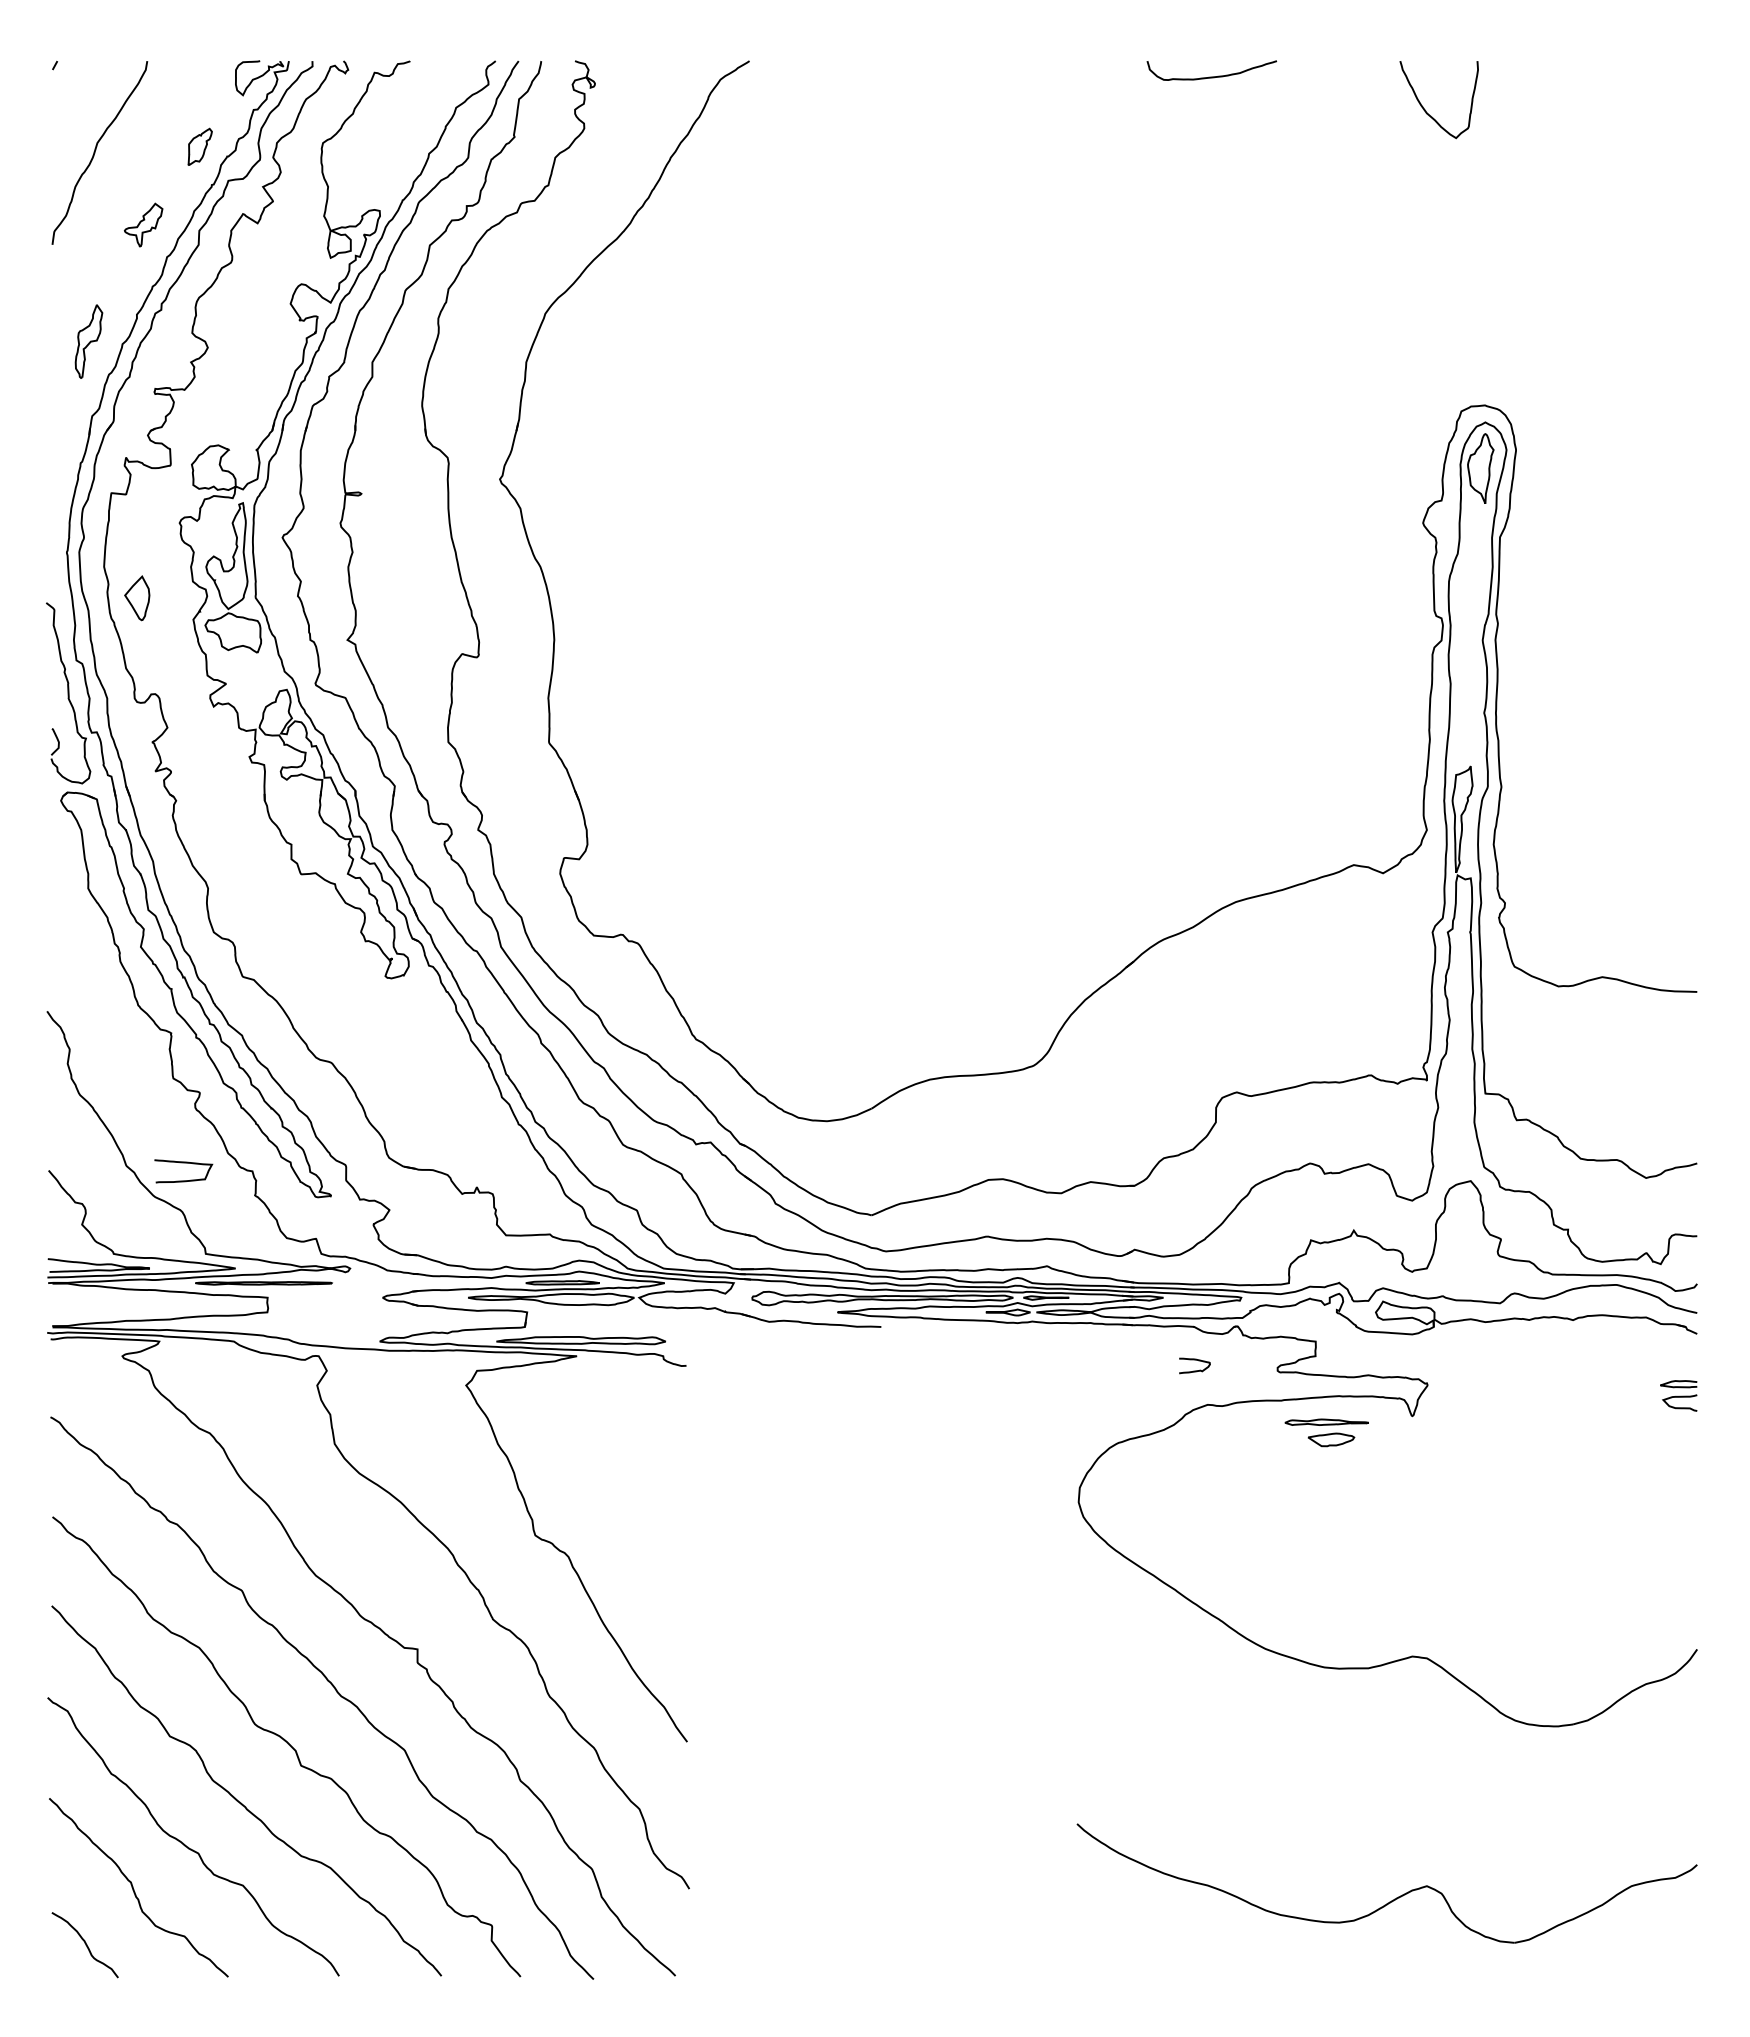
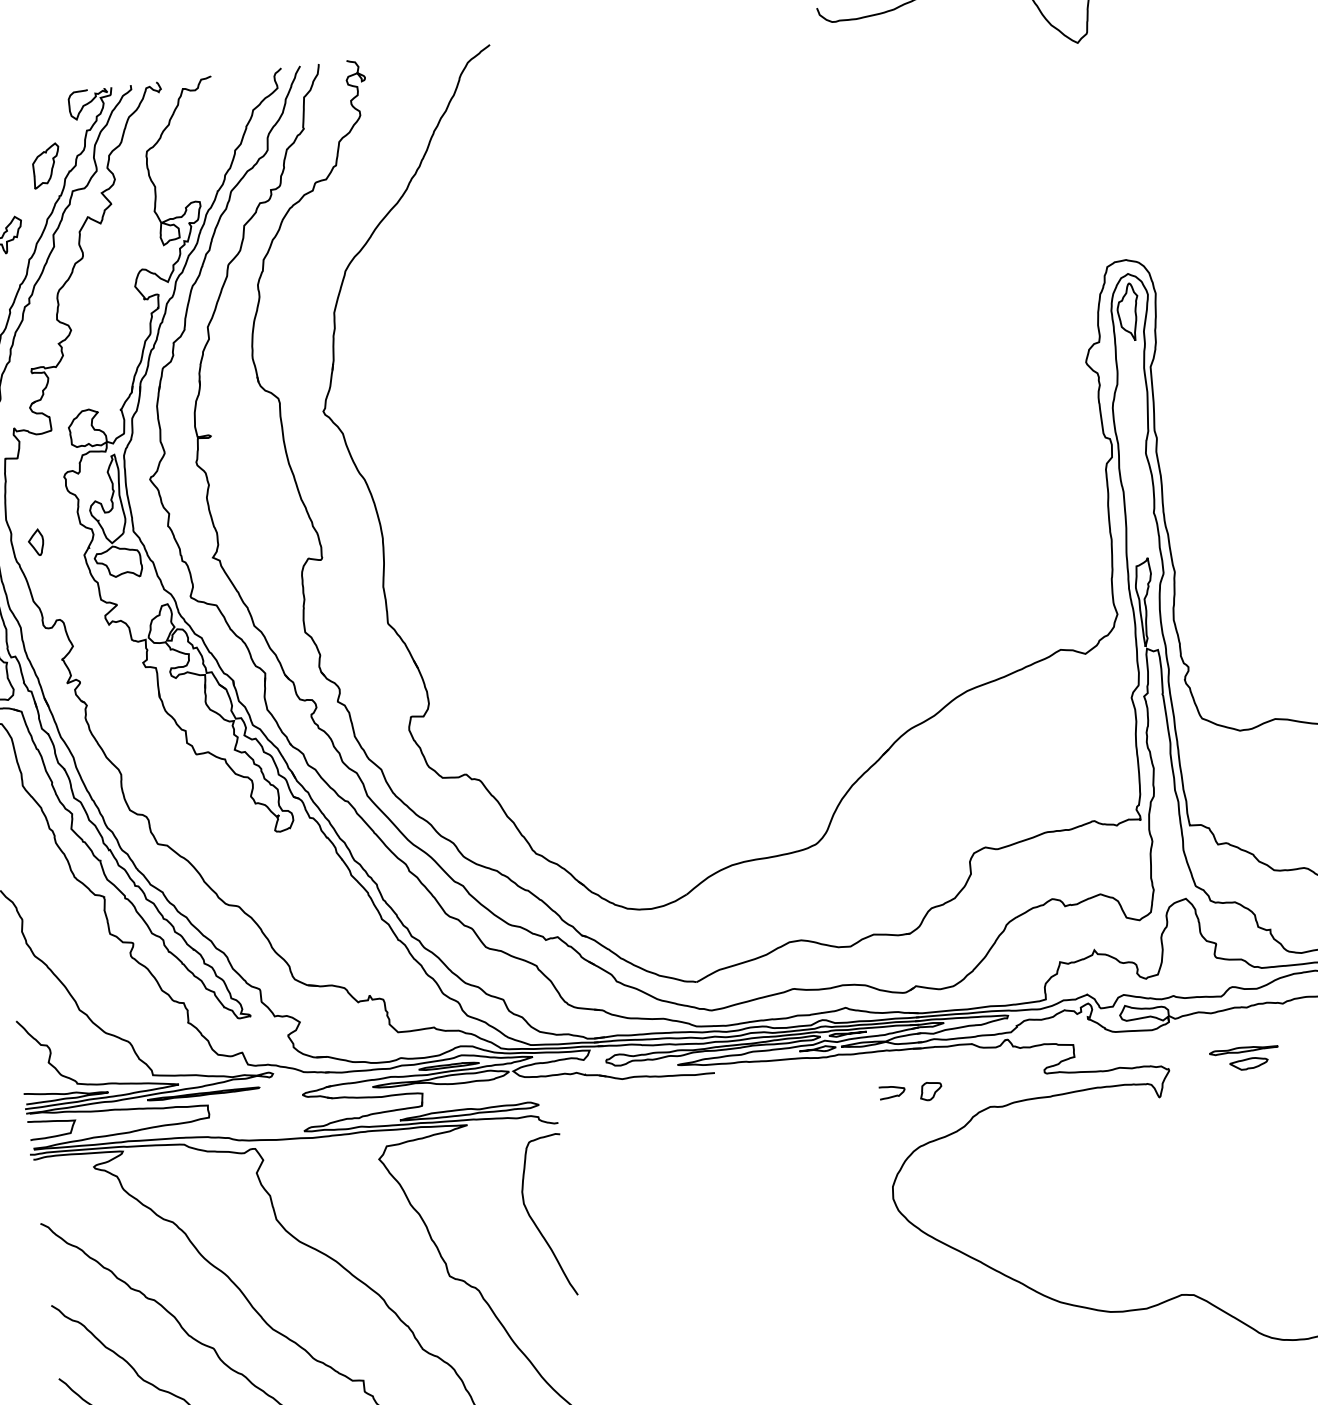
part: (199, 146) -> (45, 165), size x1.43
part: (136, 597) -> (35, 542), size x0.71
curve: (183, 1163) -> (51, 1122), moved
curve: (1194, 1360) -> (891, 1087), moved
part: (1138, 1377) -> (930, 1090), added
part: (1326, 1432) -> (1244, 1058), moved
curve: (645, 1483) -> (535, 1223), added

